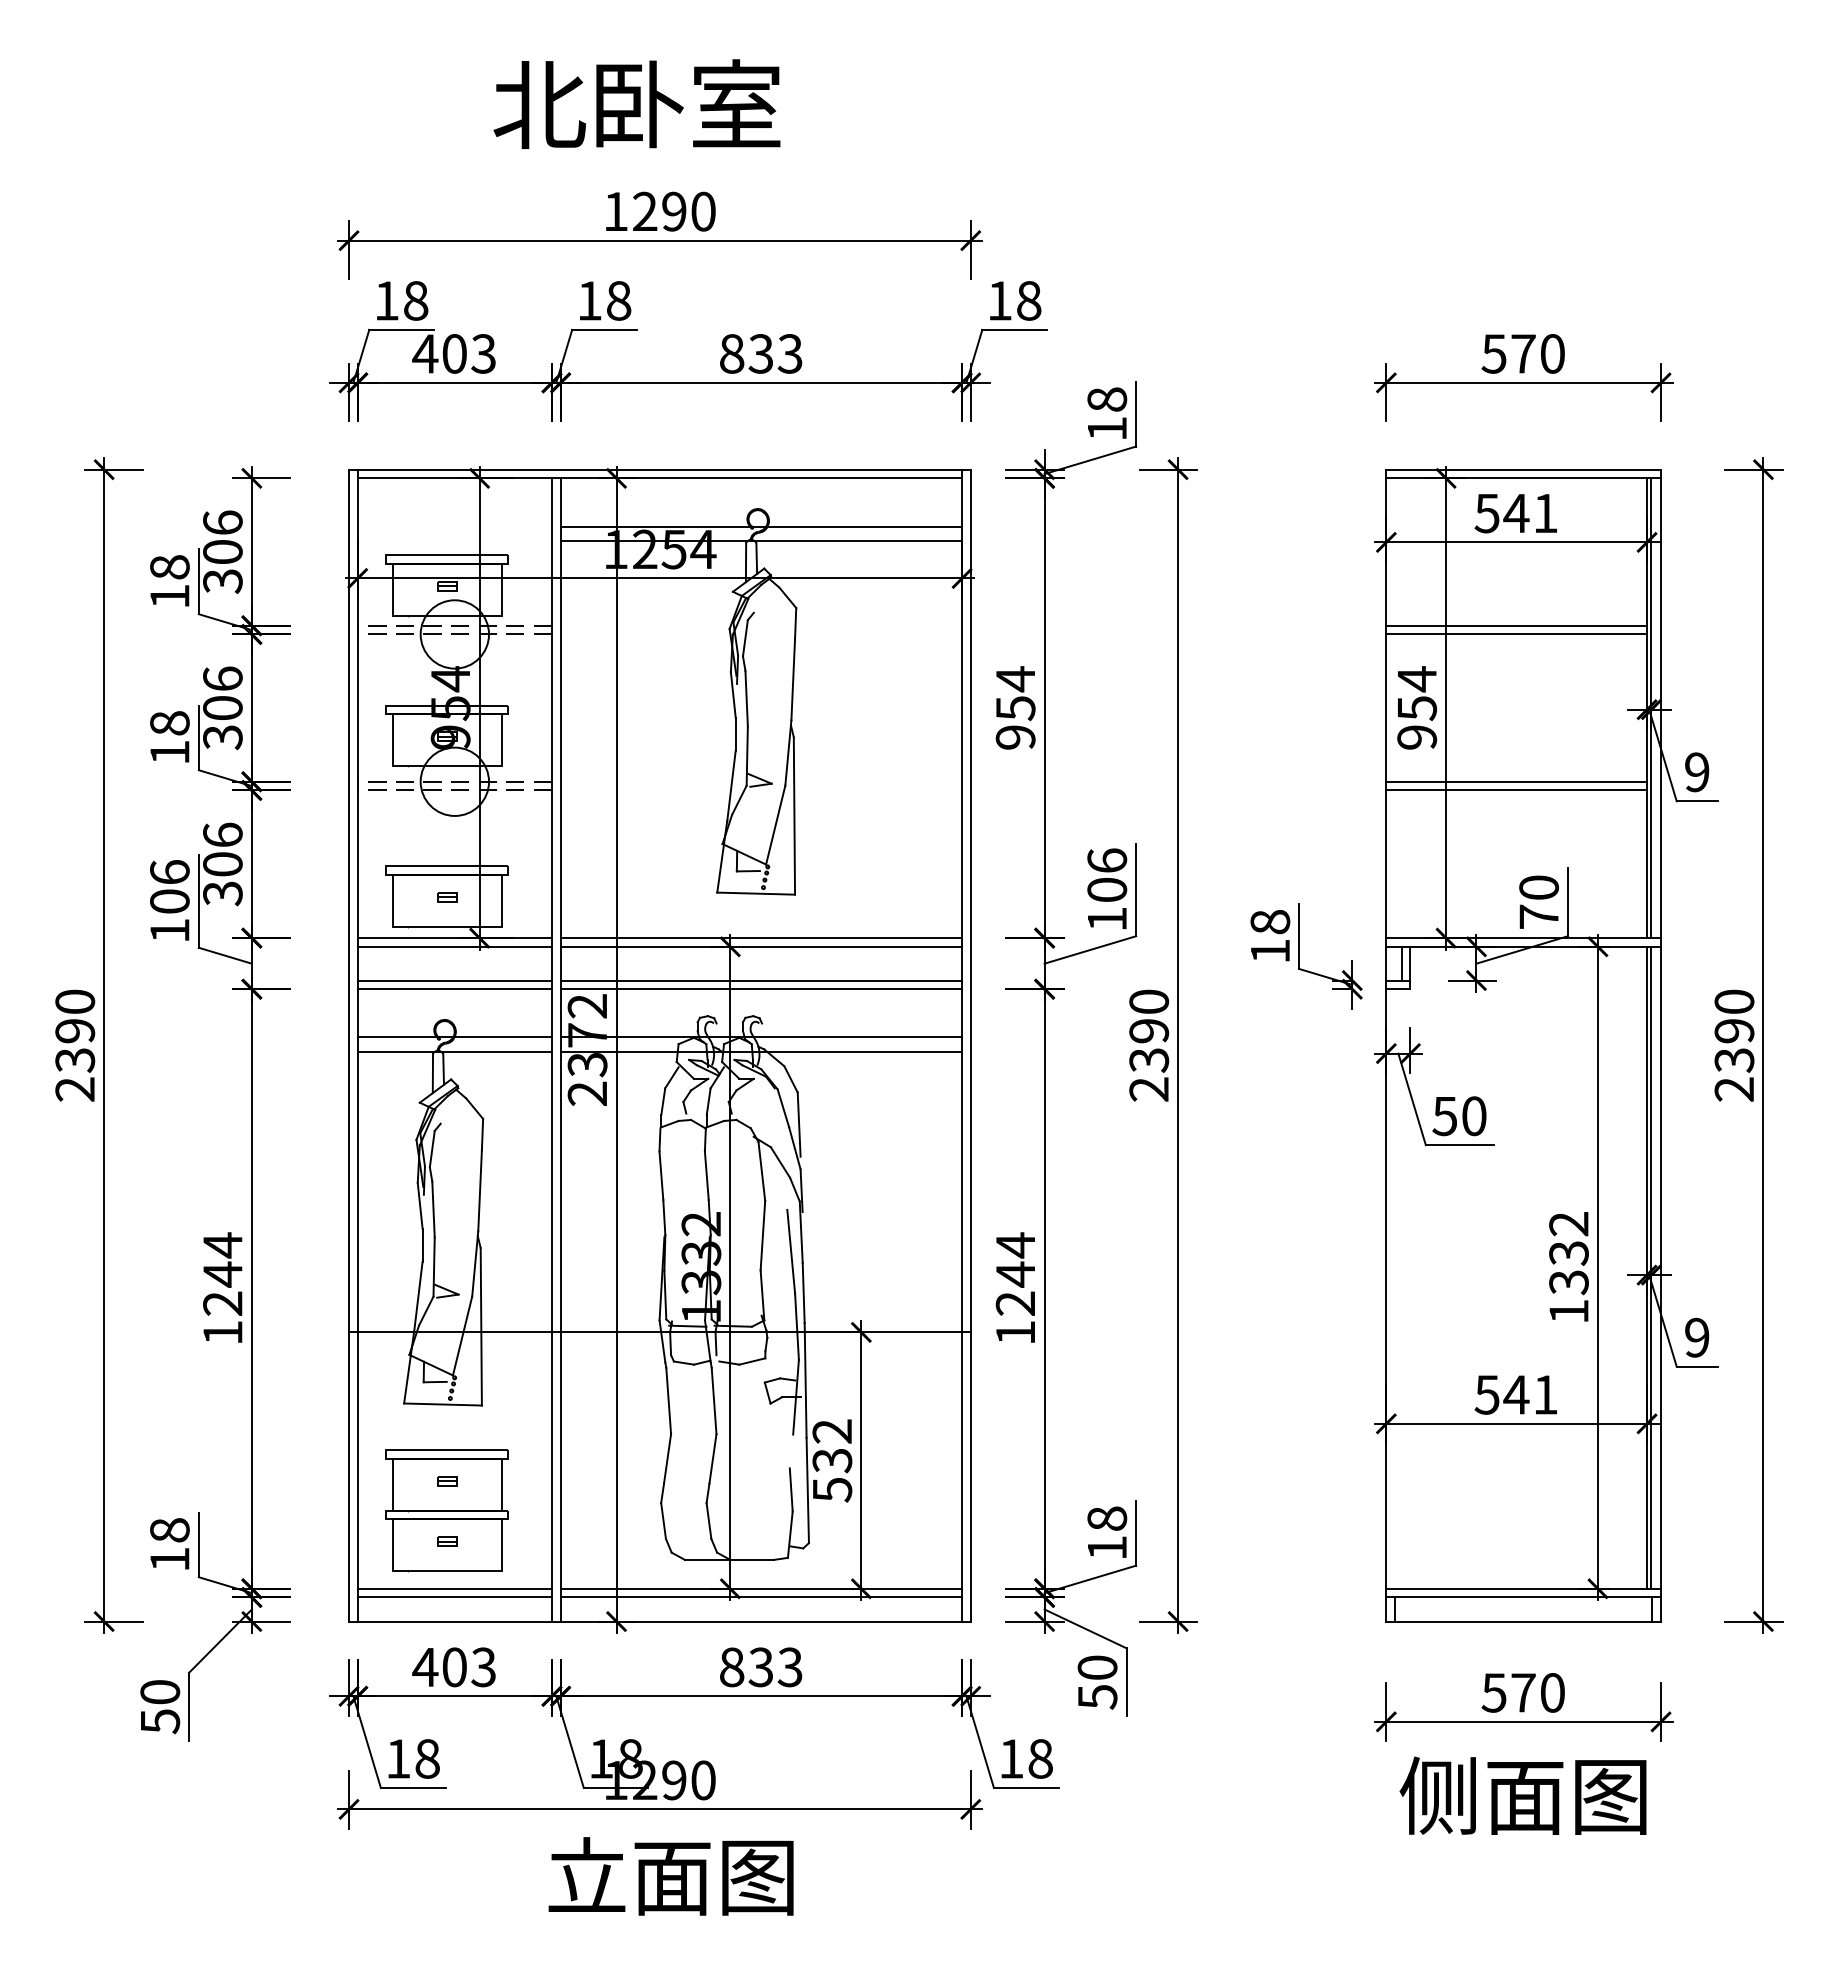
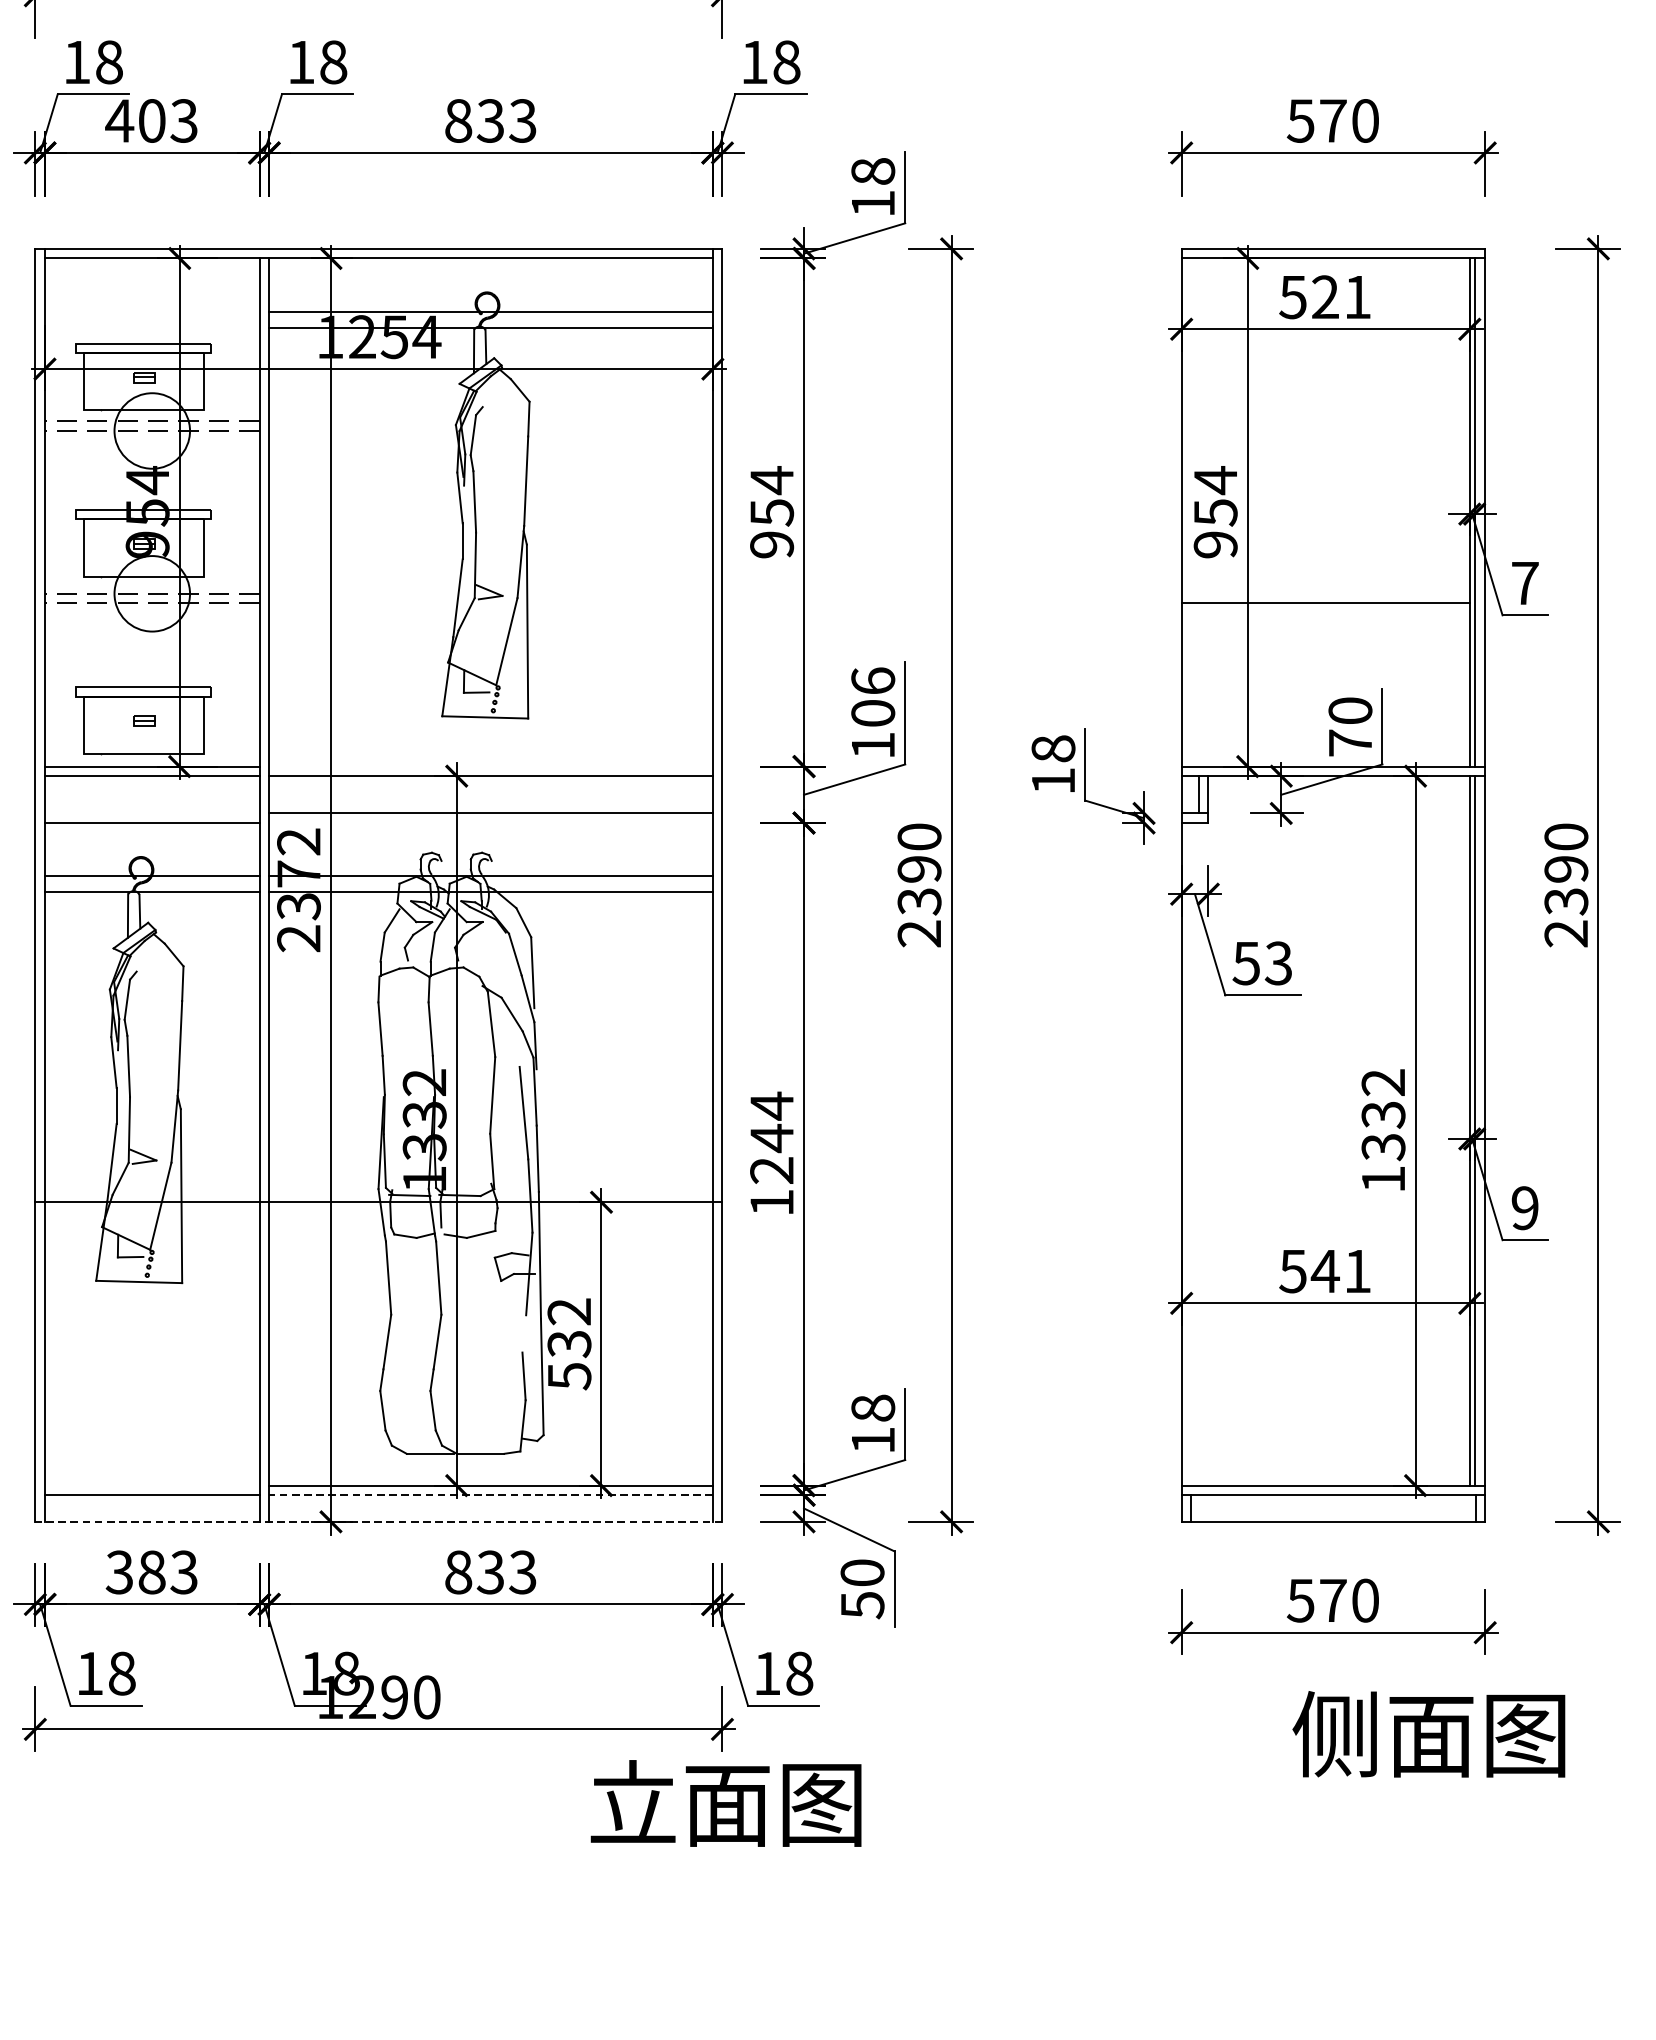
text: (1516, 512) -> (1325, 296), 541 -> 521
line: (1516, 625) -> (1325, 421), removed
line: (1516, 634) -> (1325, 431), removed
text: (1697, 772) -> (1525, 583), 9 -> 7
line: (1516, 781) -> (1325, 593), removed
line: (761, 938) -> (491, 766), removed
line: (454, 980) -> (151, 813), removed
line: (761, 989) -> (491, 823), removed
text: (1473, 1116) -> (1277, 963), 50 -> 53
part: (446, 1510) -> (143, 1399), removed
line: (454, 1588) -> (151, 1485), removed
line: (761, 1597) -> (491, 1495), solid -> dashed
line: (659, 1621) -> (378, 1521), solid -> dashed
text: (439, 1667) -> (135, 1572), 403 -> 383
text: (1522, 1795) -> (1428, 1733), moved
text: (670, 1876) -> (725, 1803), moved

